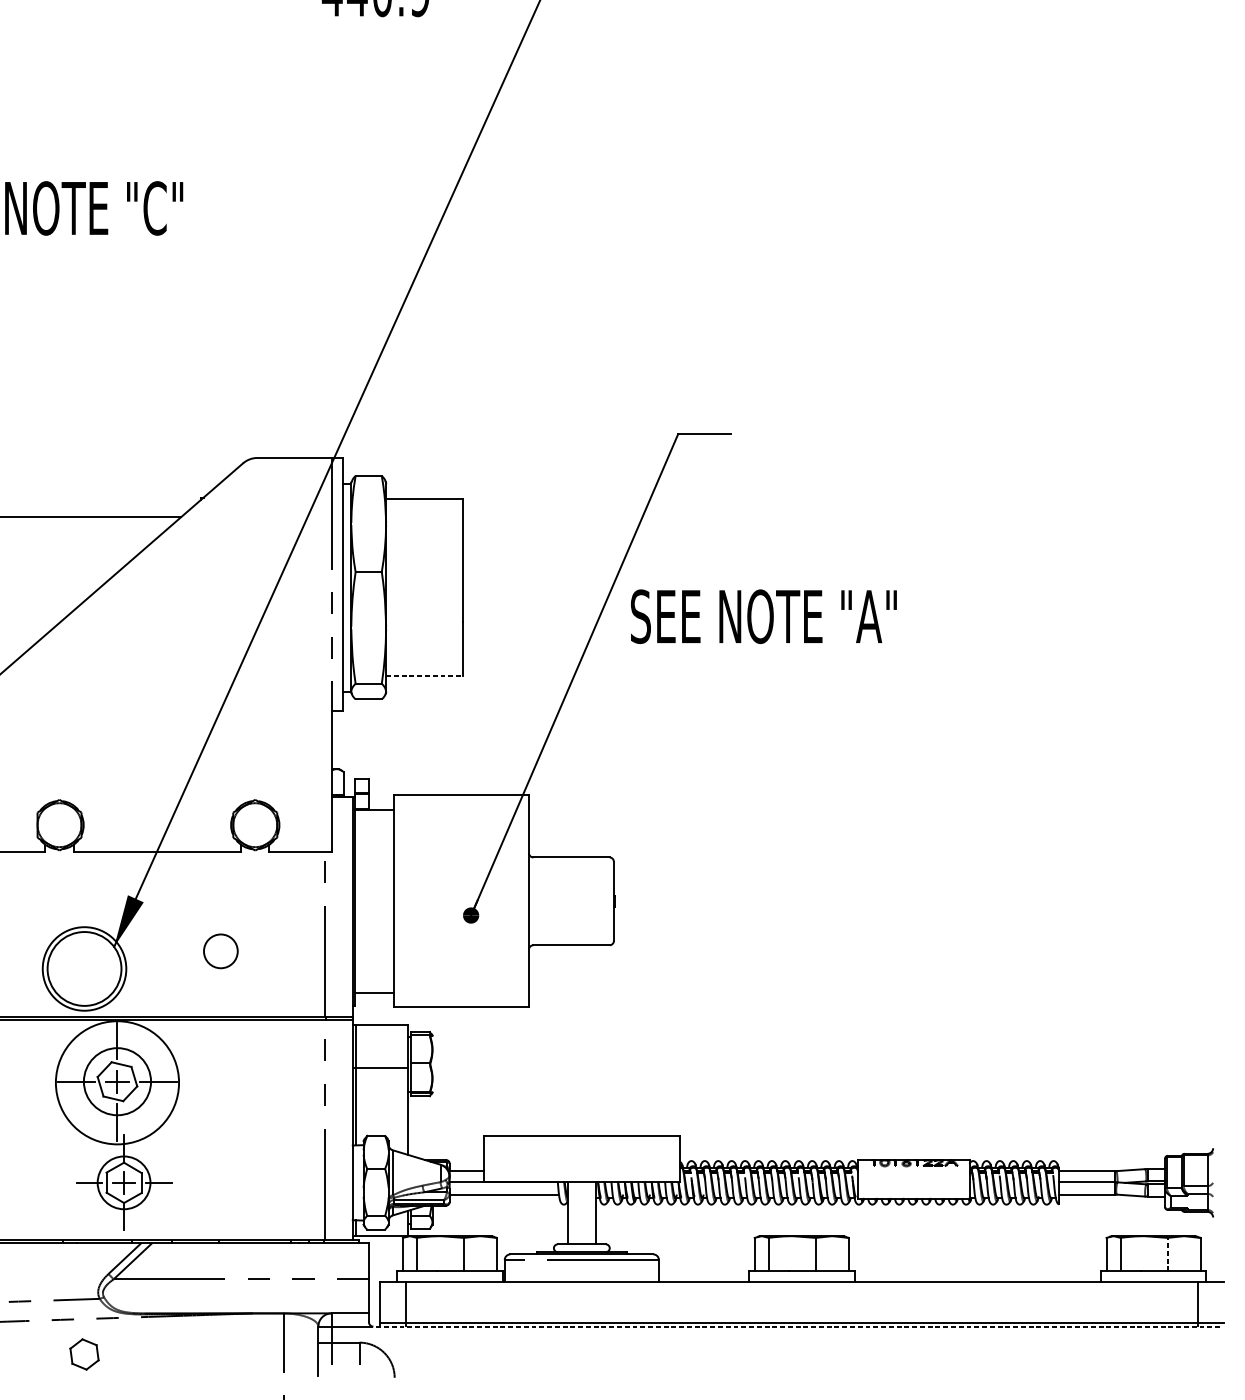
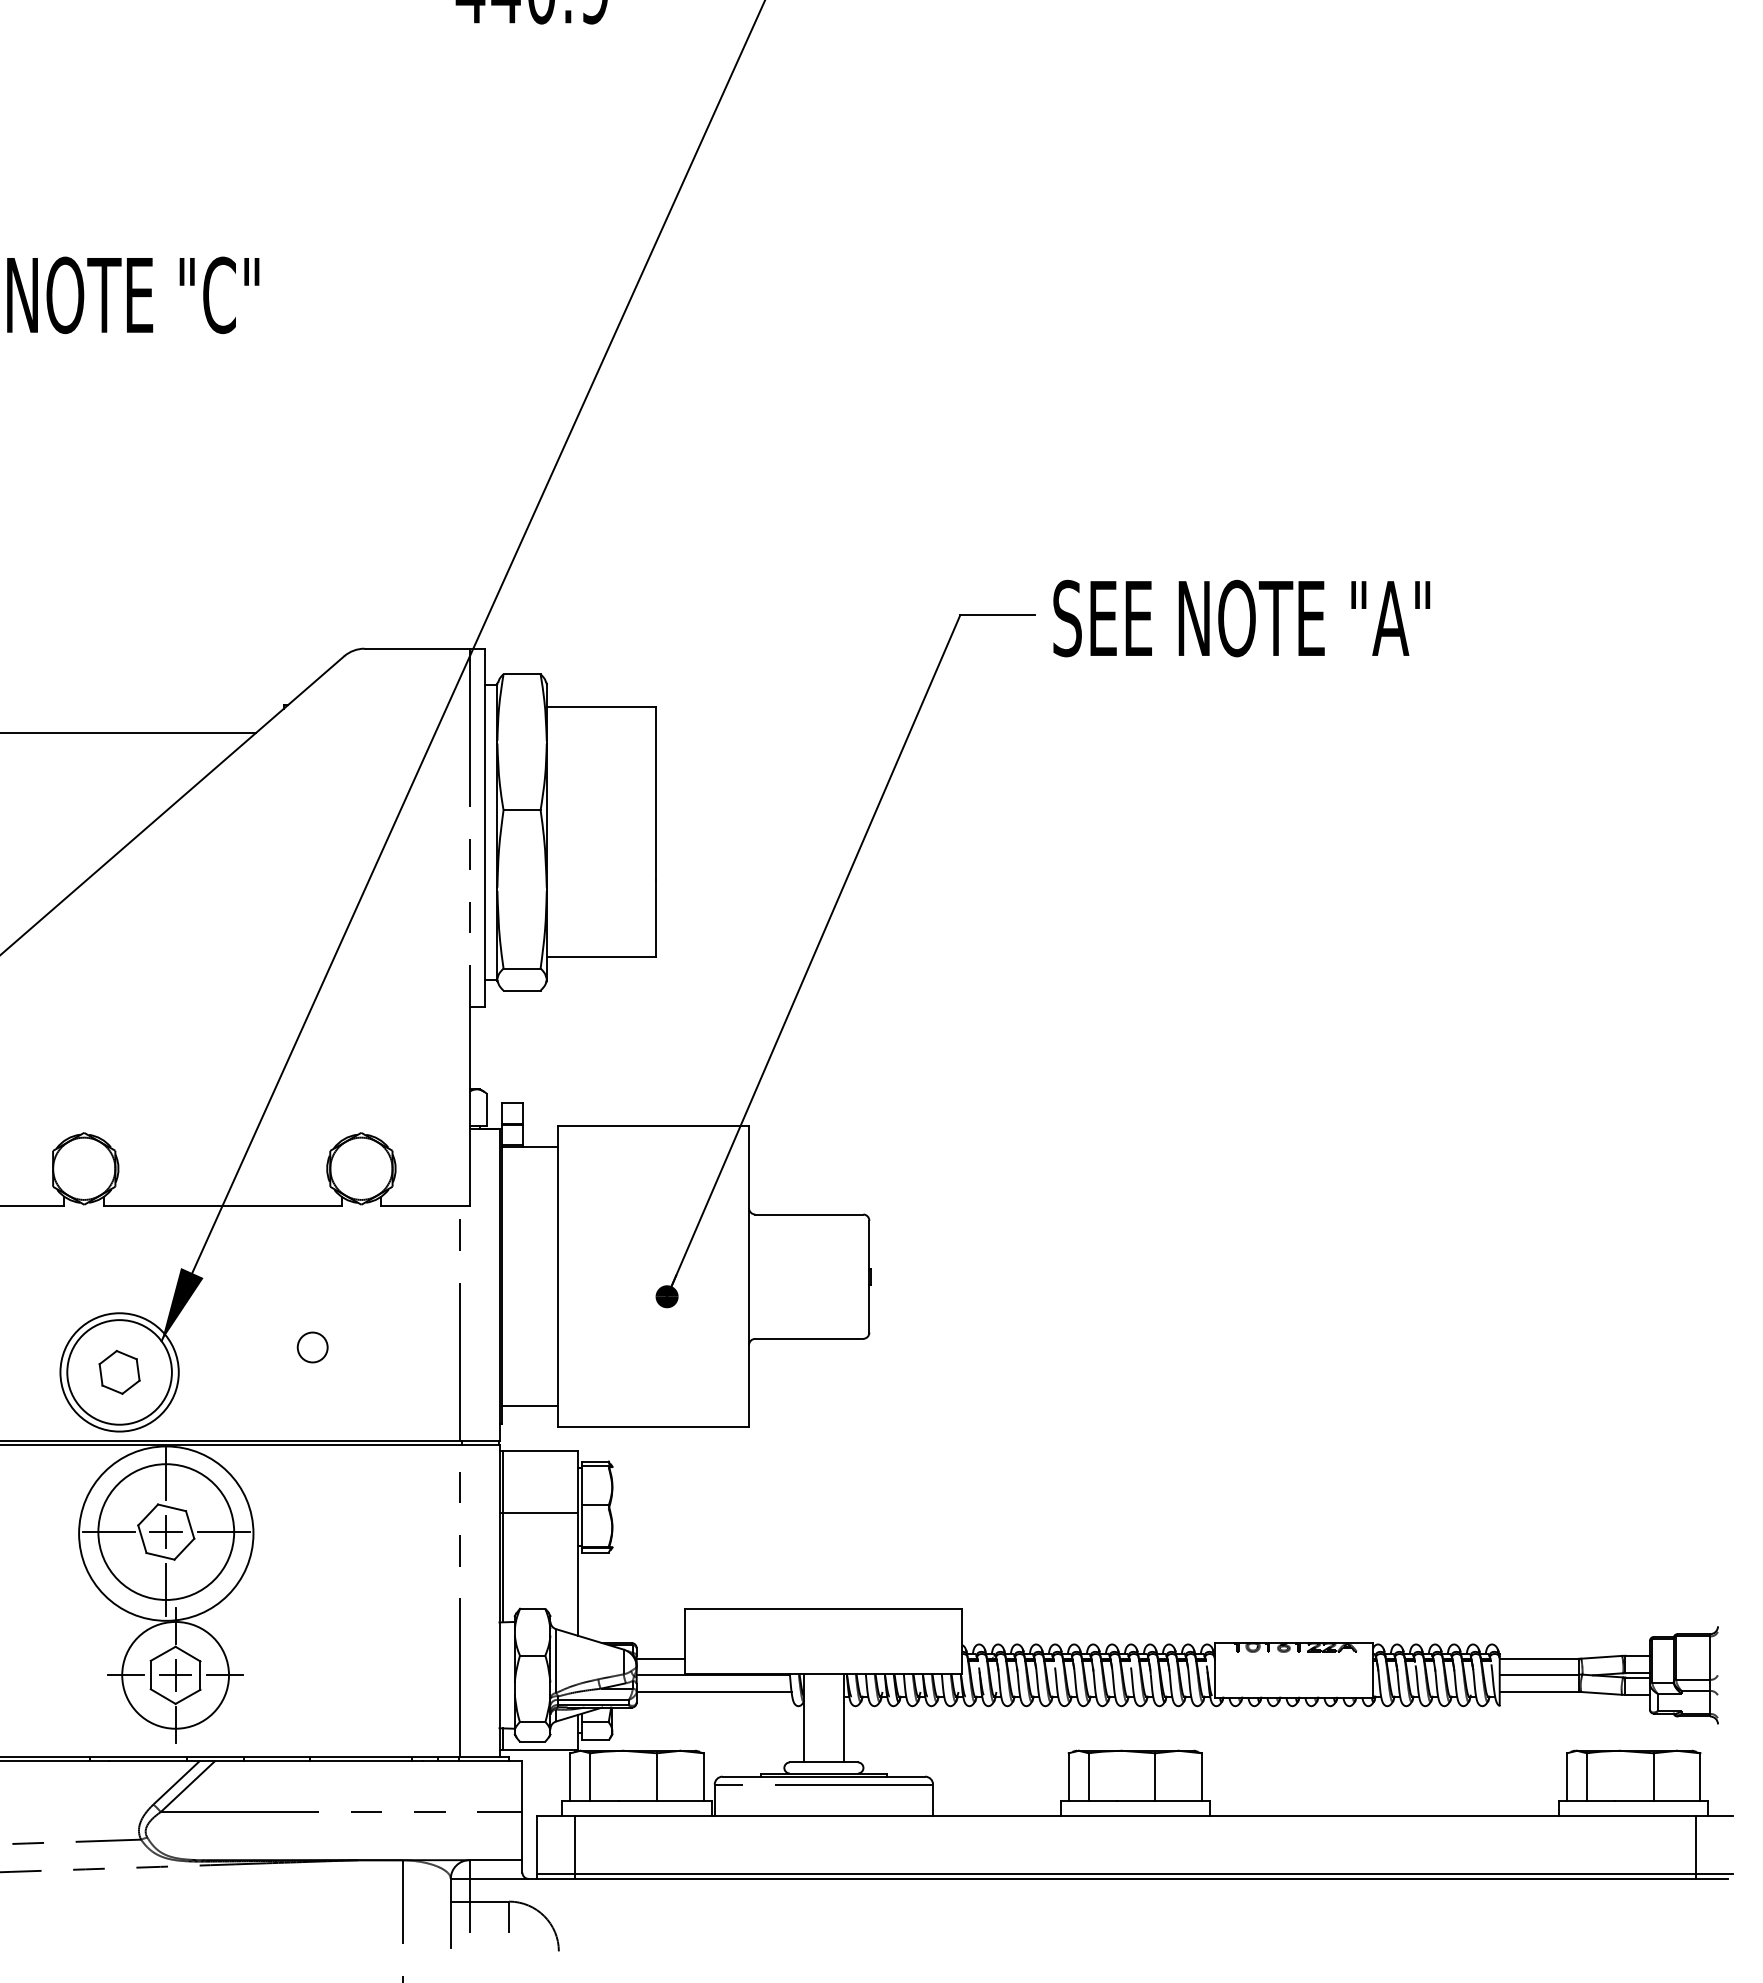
text: (763, 616) -> (1241, 618), moved
line: (424, 675) -> (601, 957), dashed -> solid
circle: (220, 951) -> (312, 1347), size x0.62
circle: (117, 1081) -> (166, 1531), size x1.43
circle: (123, 1182) -> (175, 1674), size x1.43
line: (1167, 1254) -> (1653, 1776), dashed -> solid
line: (796, 1326) -> (1128, 1878), dashed -> solid
part: (84, 1353) -> (119, 1371), moved

